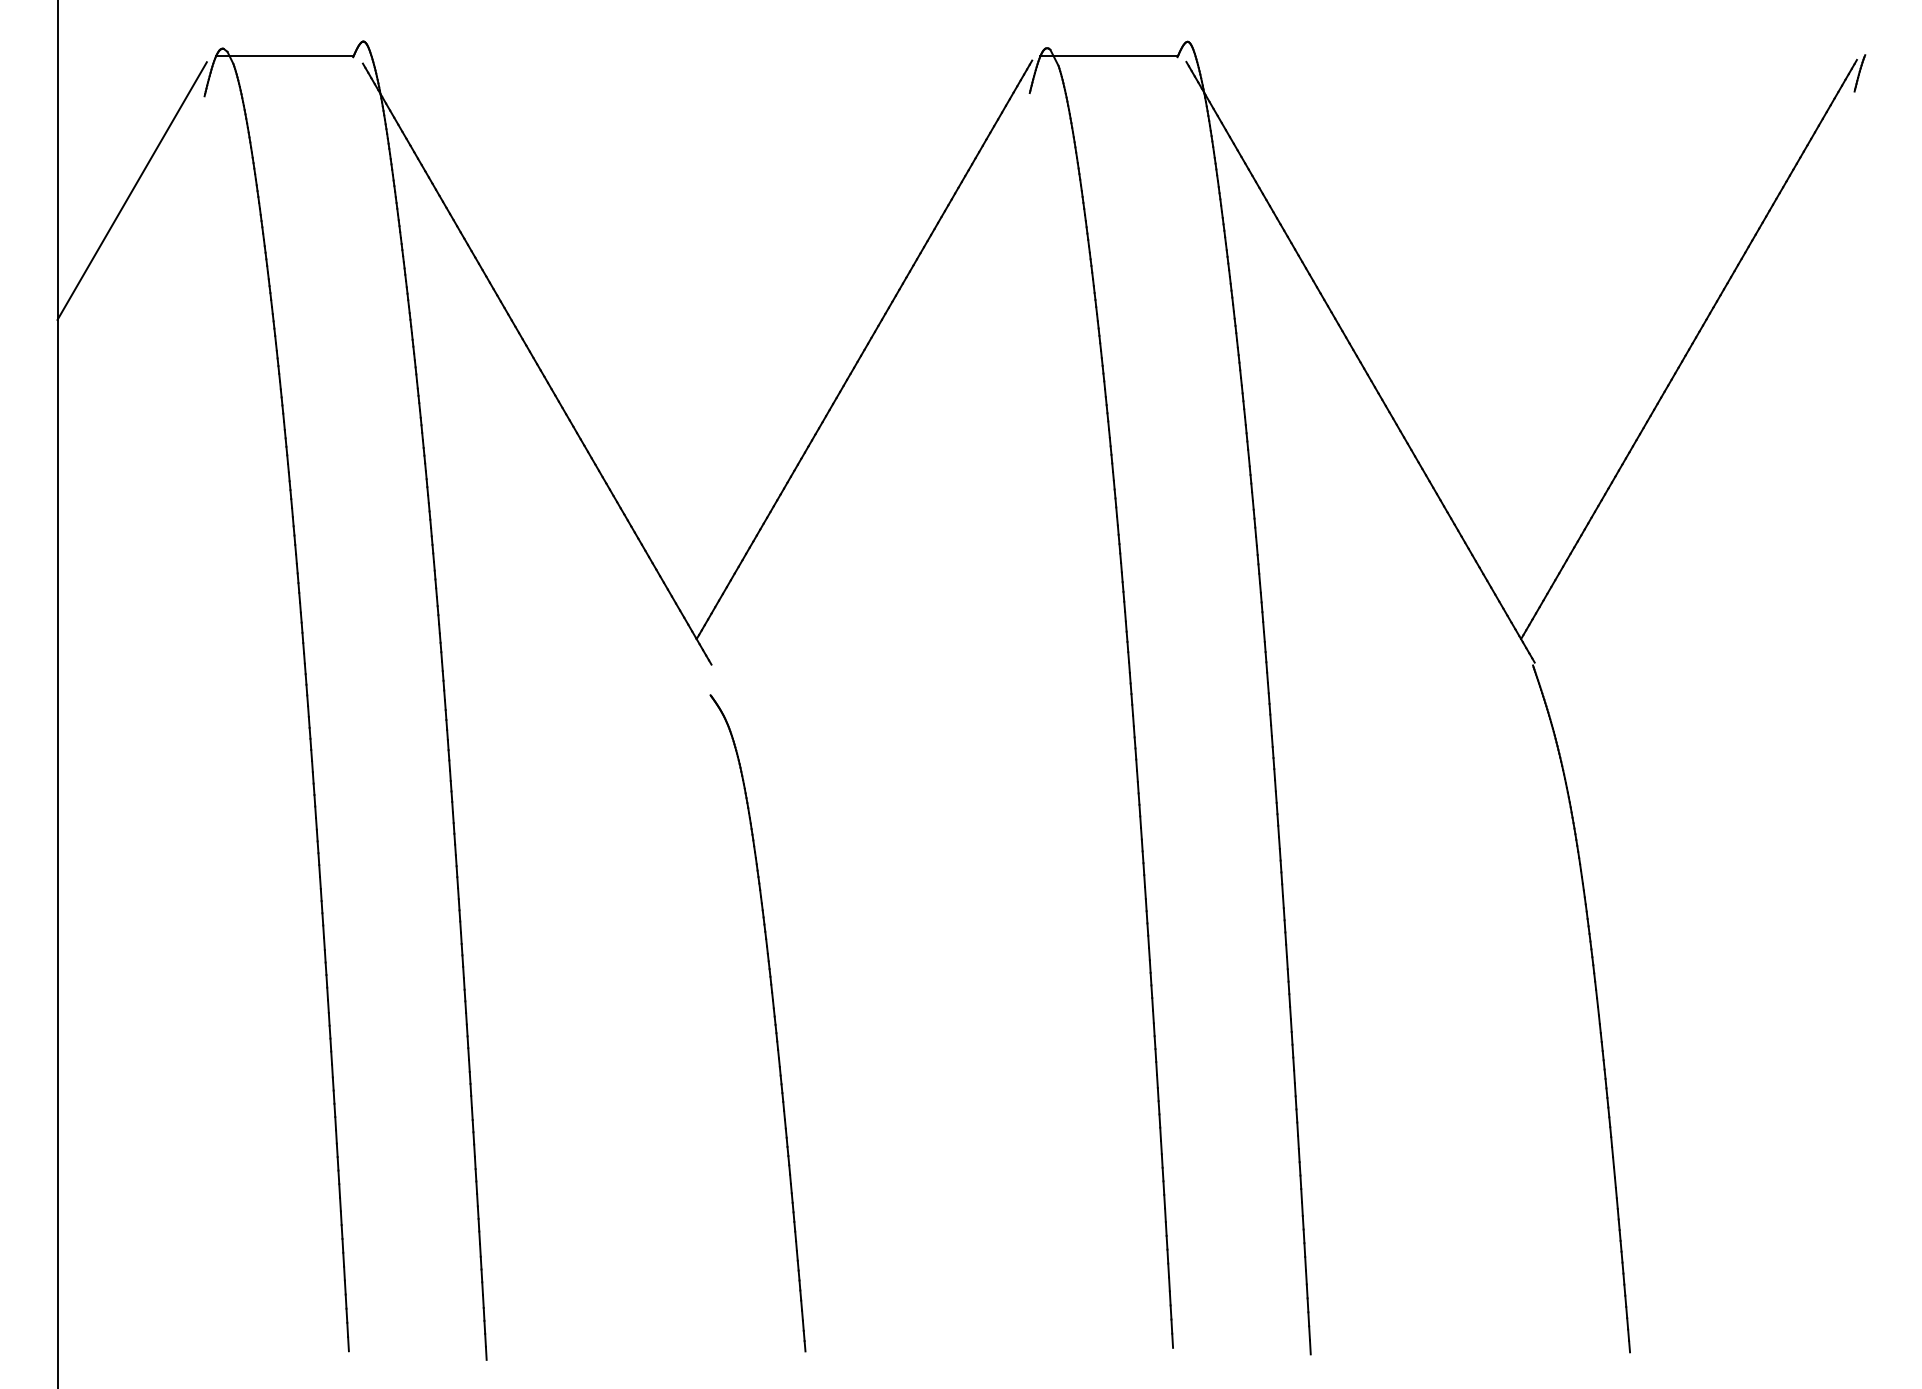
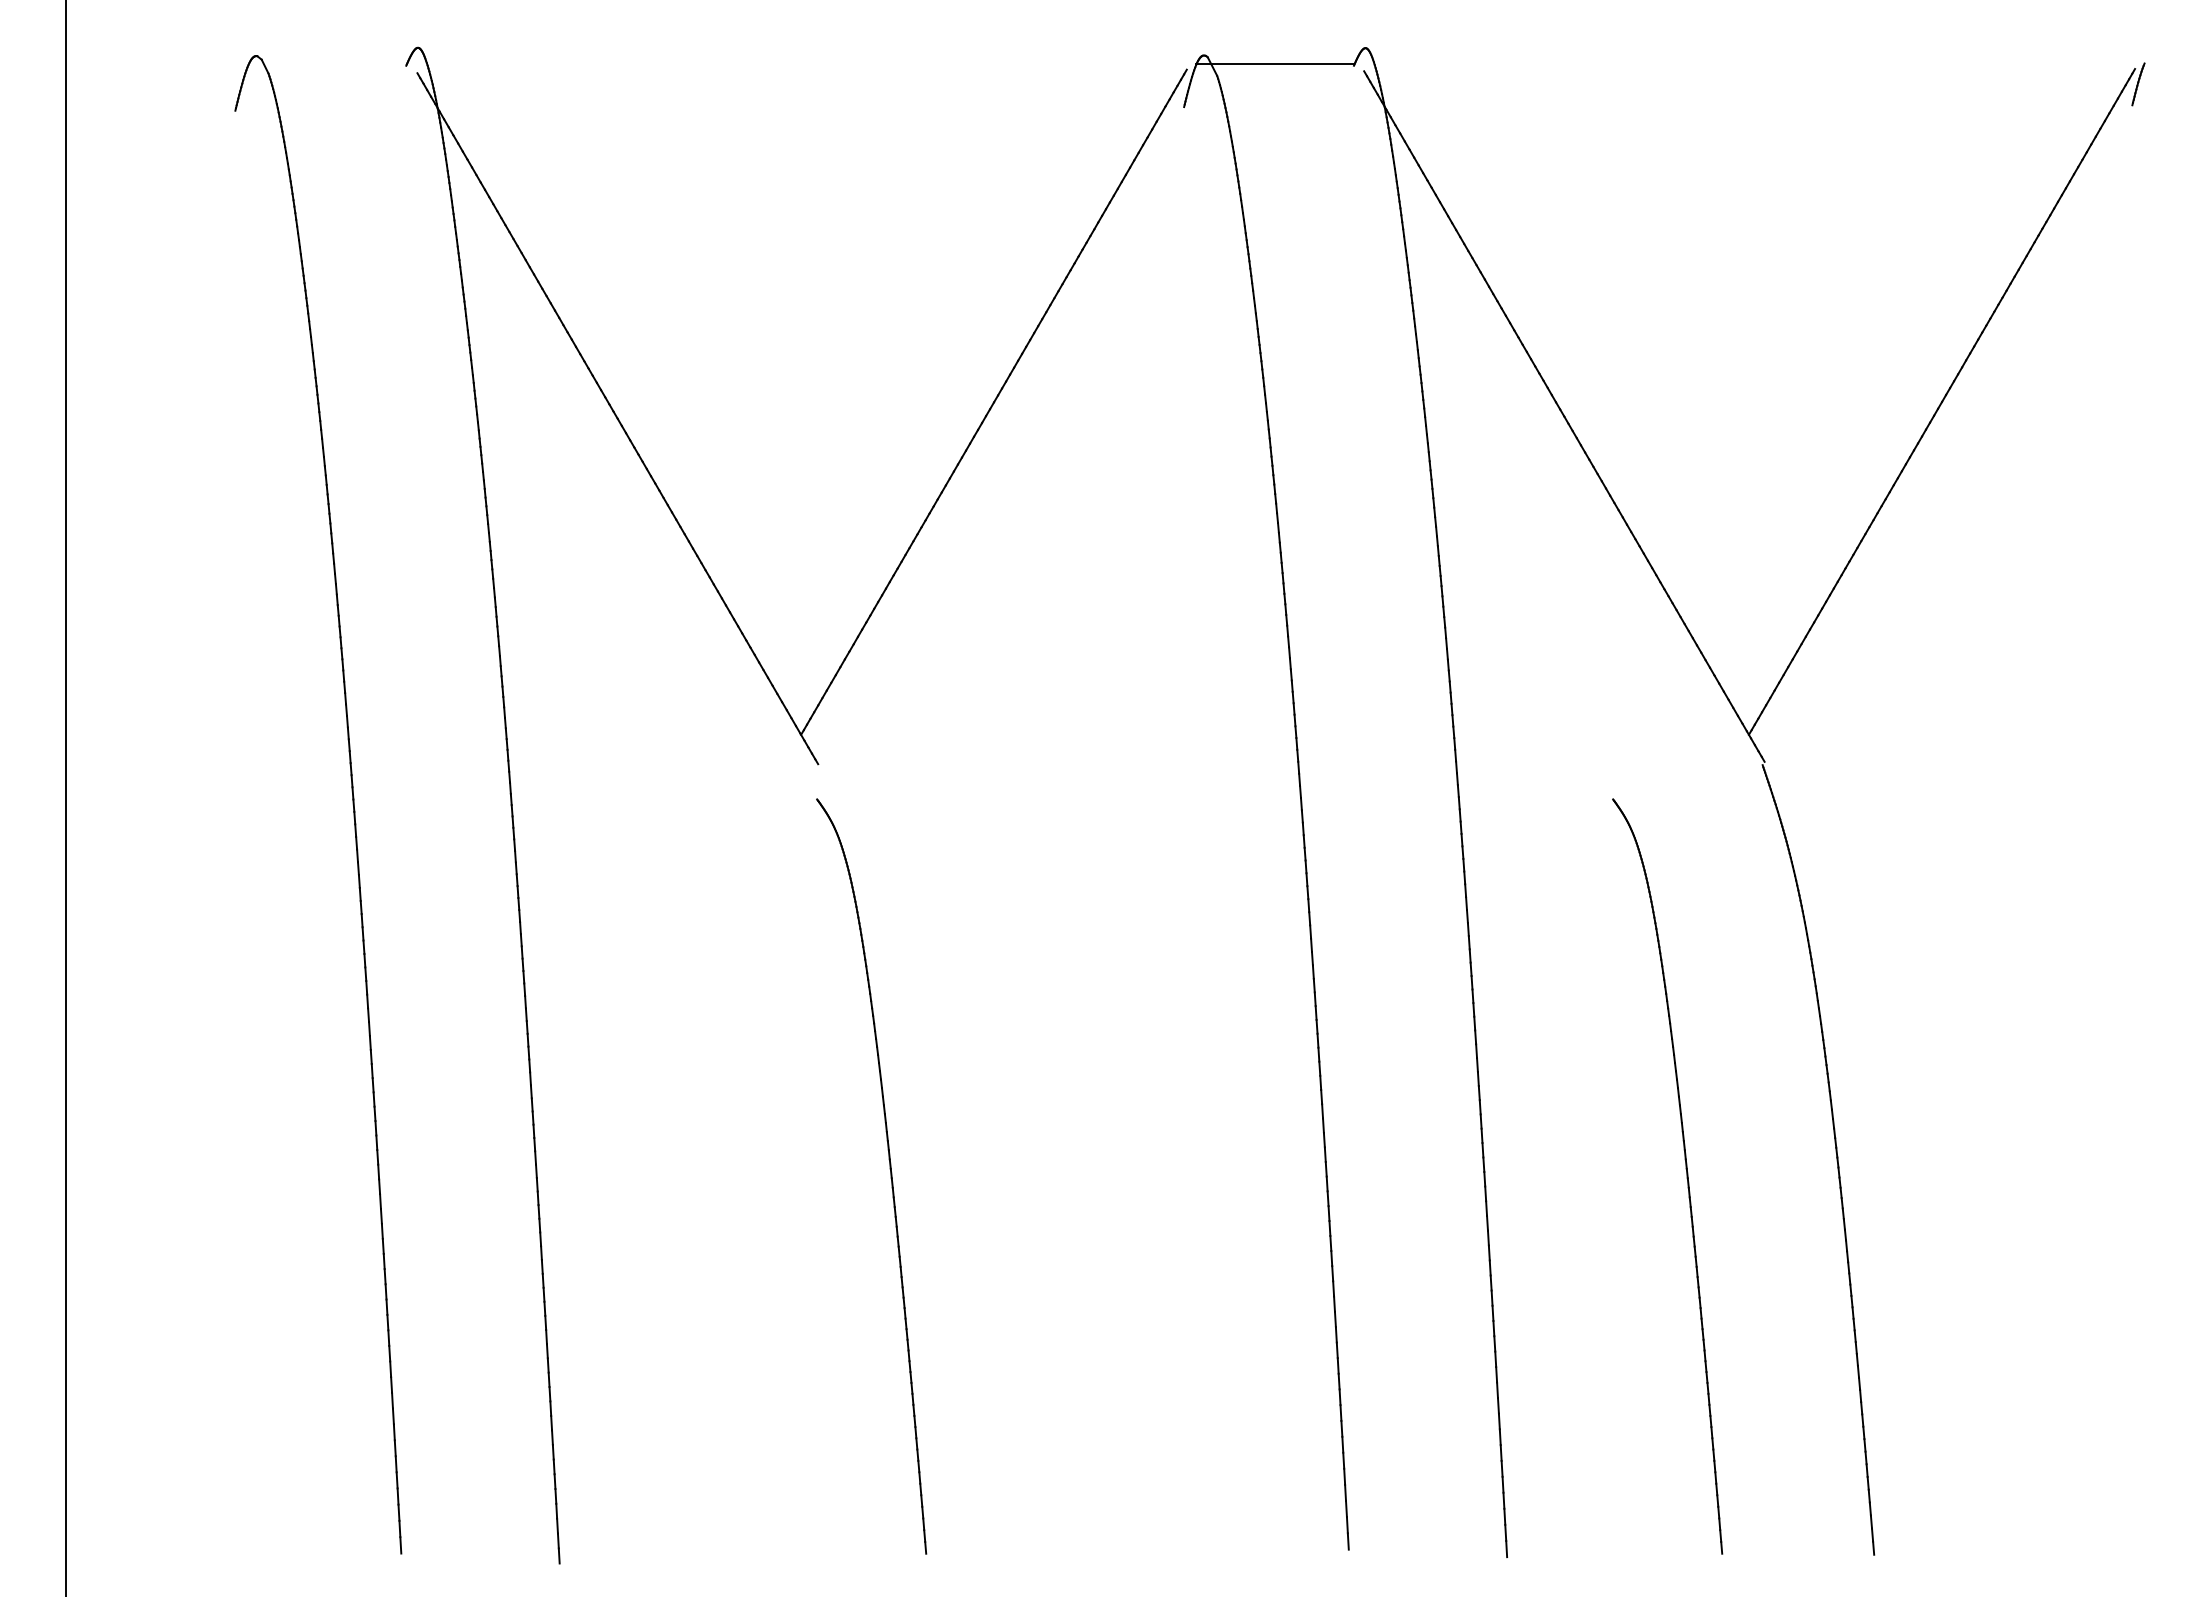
line: (284, 56) -> (327, 64), removed
line: (132, 190) -> (152, 219), removed
part: (1466, 1023) -> (1686, 1176), added

